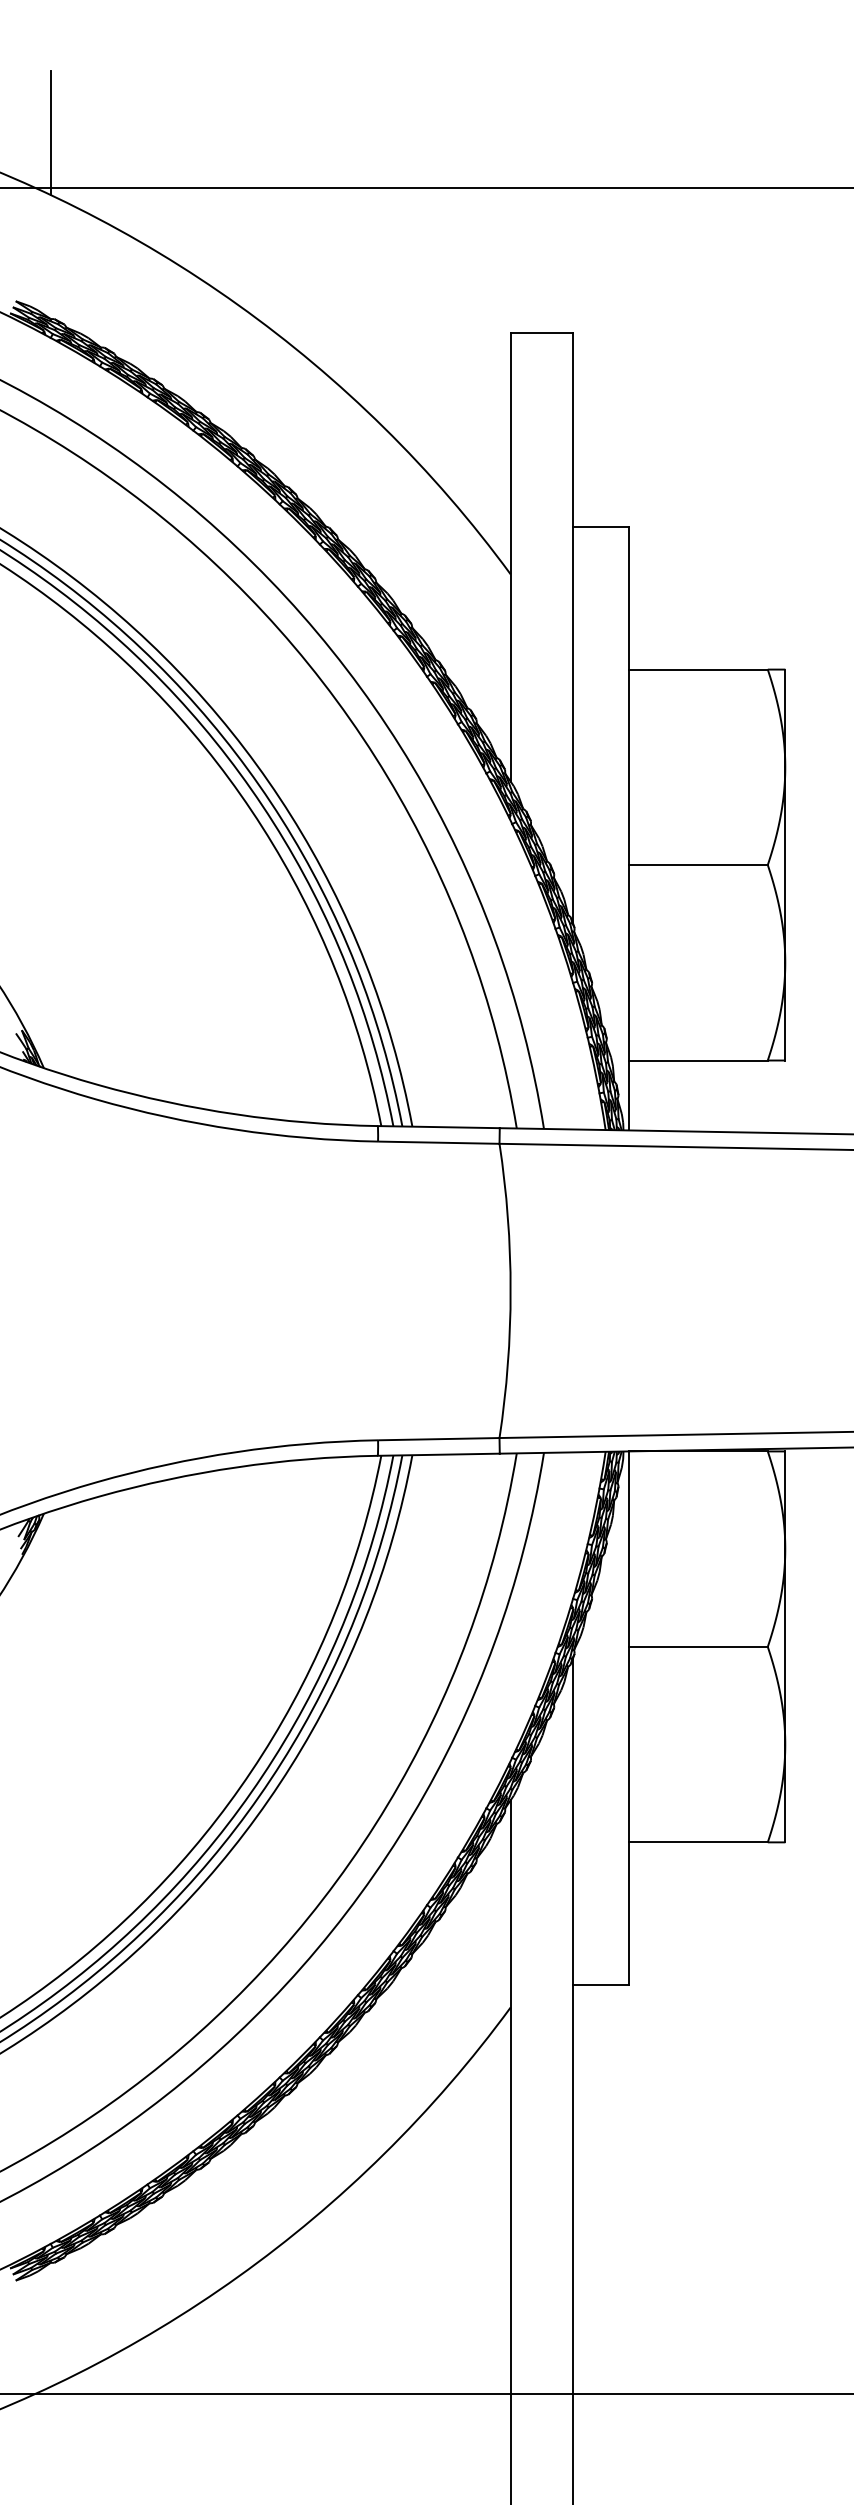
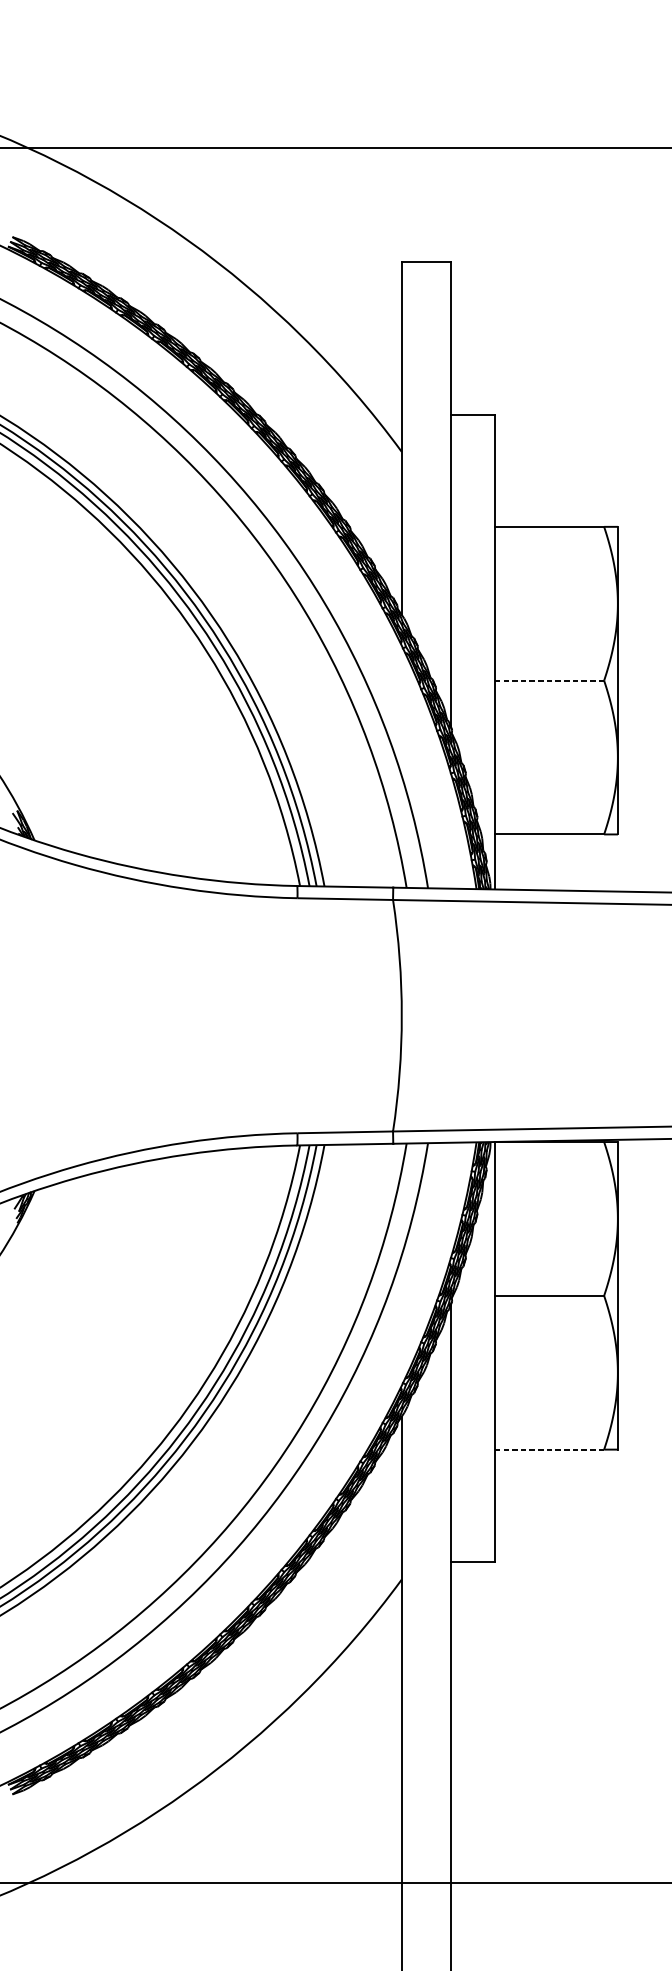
line: (51, 133) -> (40, 105), removed
line: (698, 865) -> (549, 681), solid -> dashed
line: (698, 1842) -> (549, 1449), solid -> dashed

